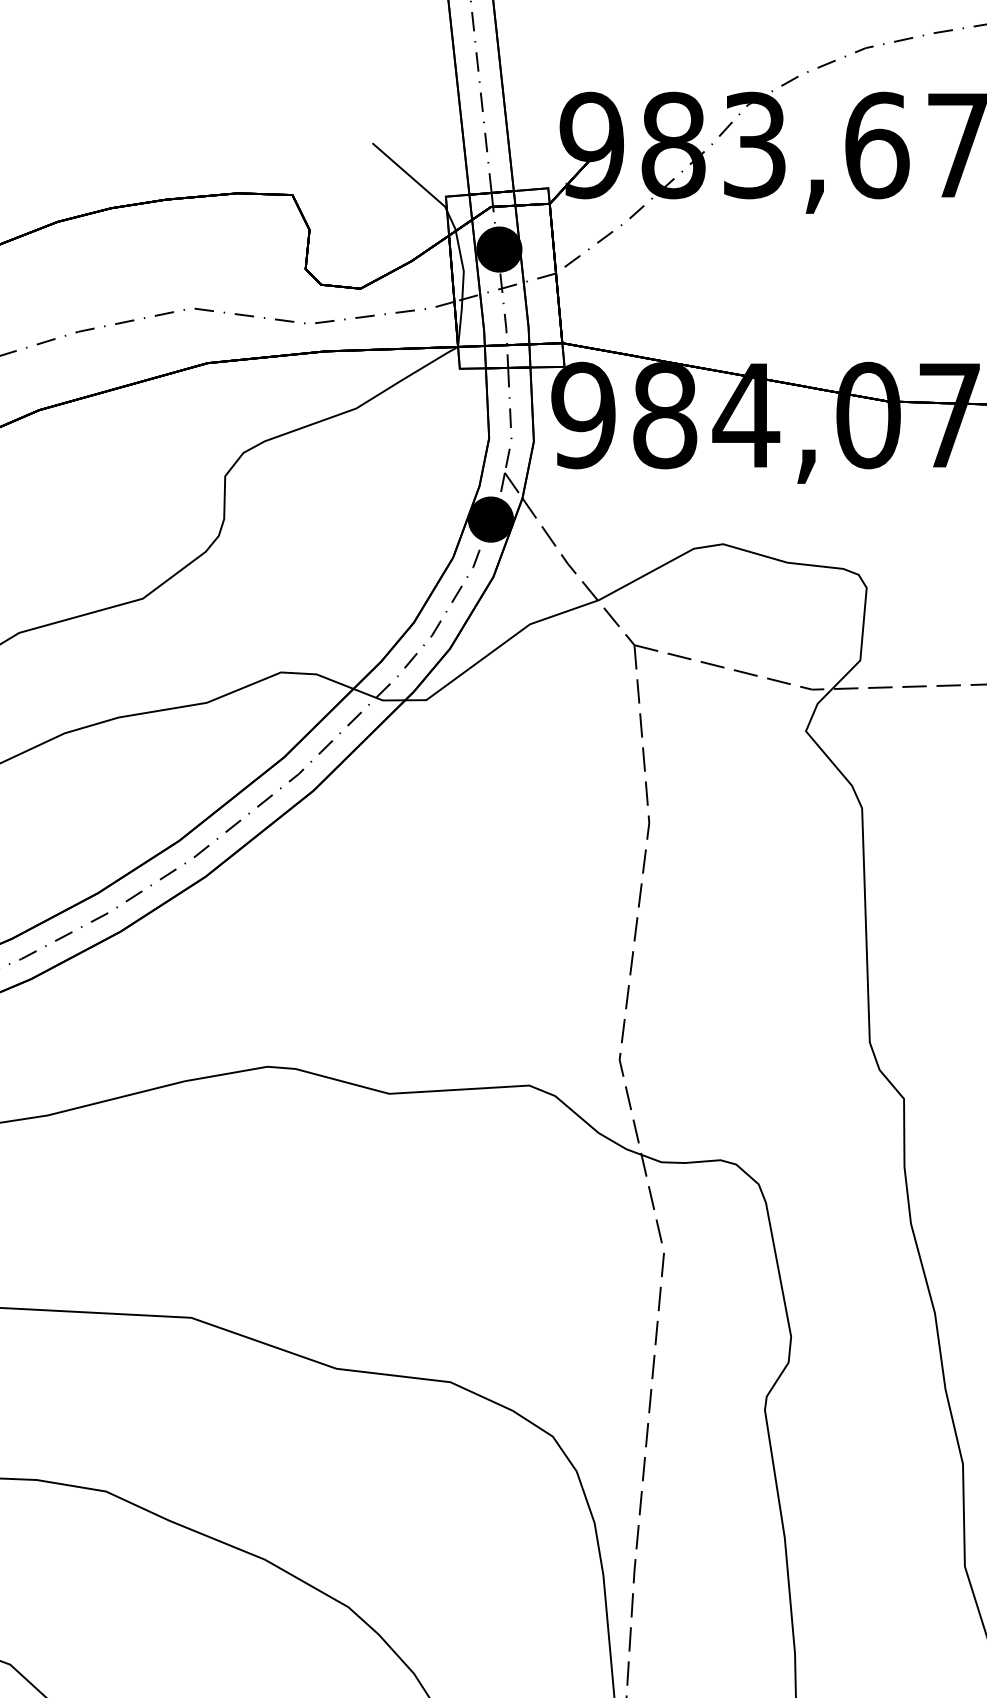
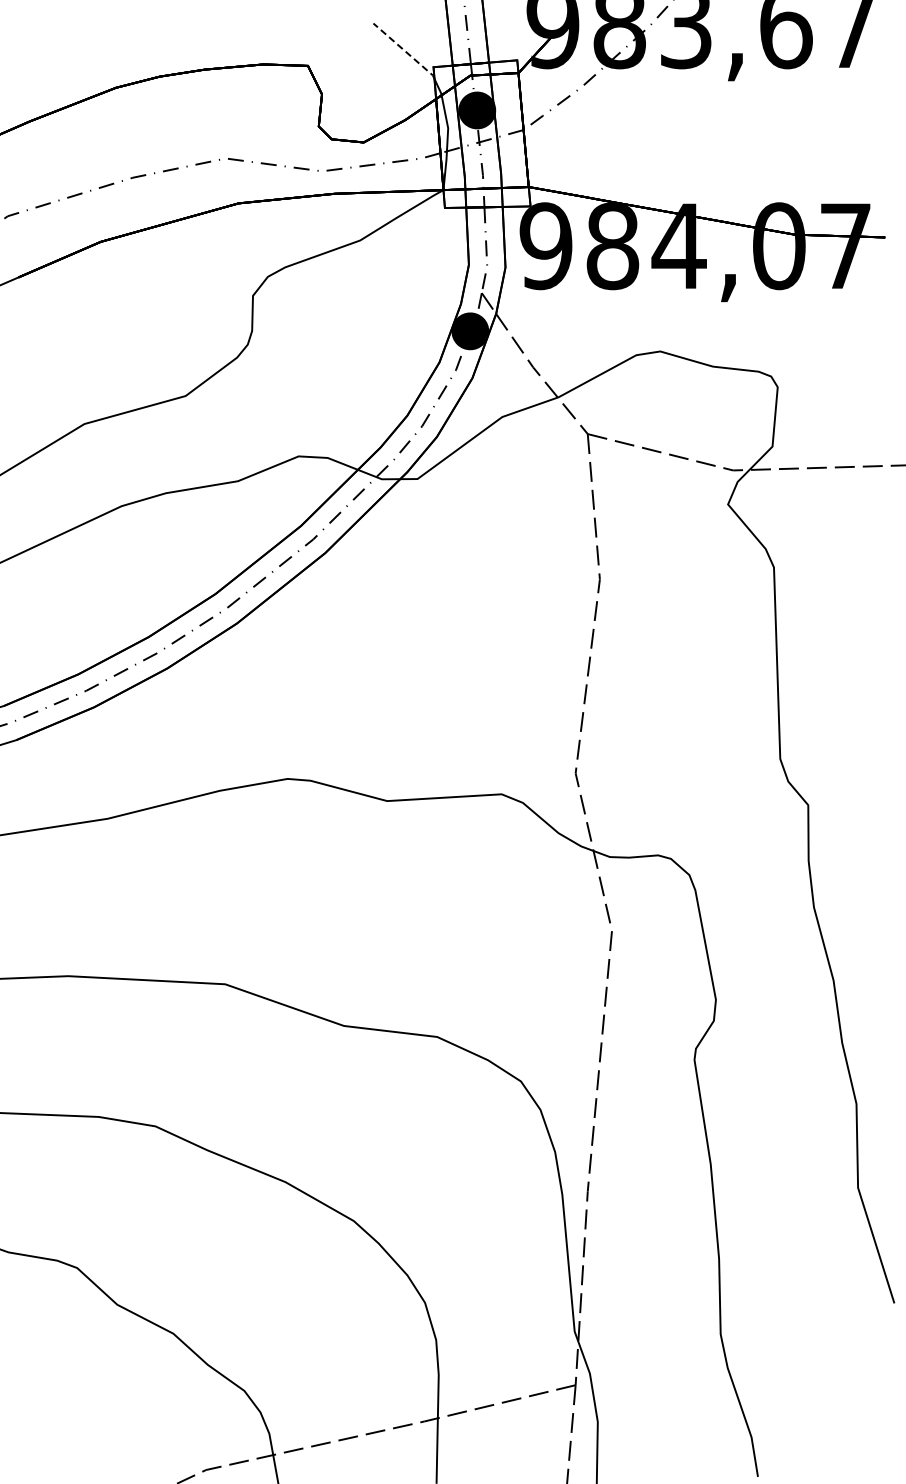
line: (411, 177) -> (405, 51), solid -> dashed

